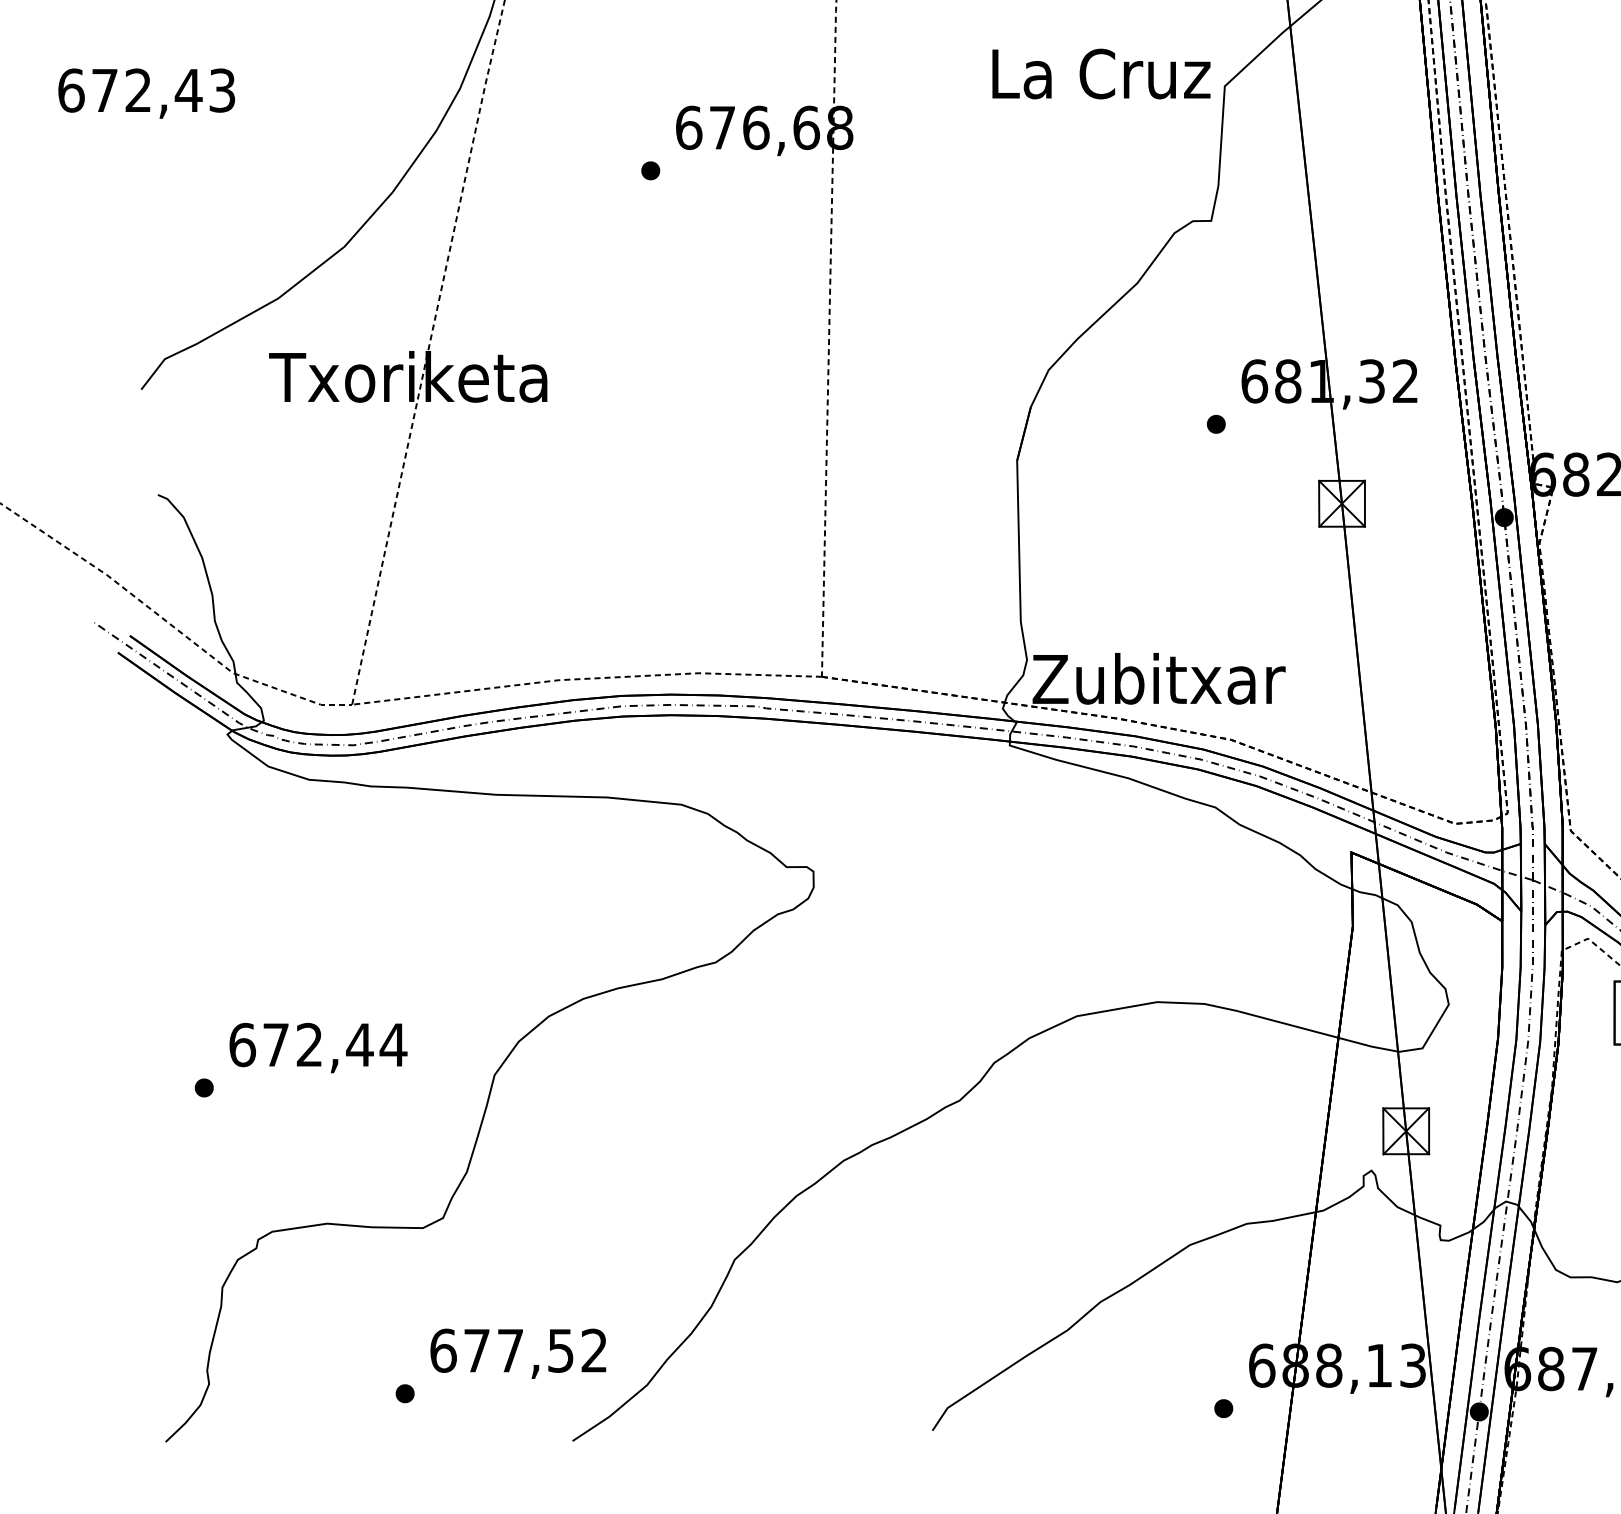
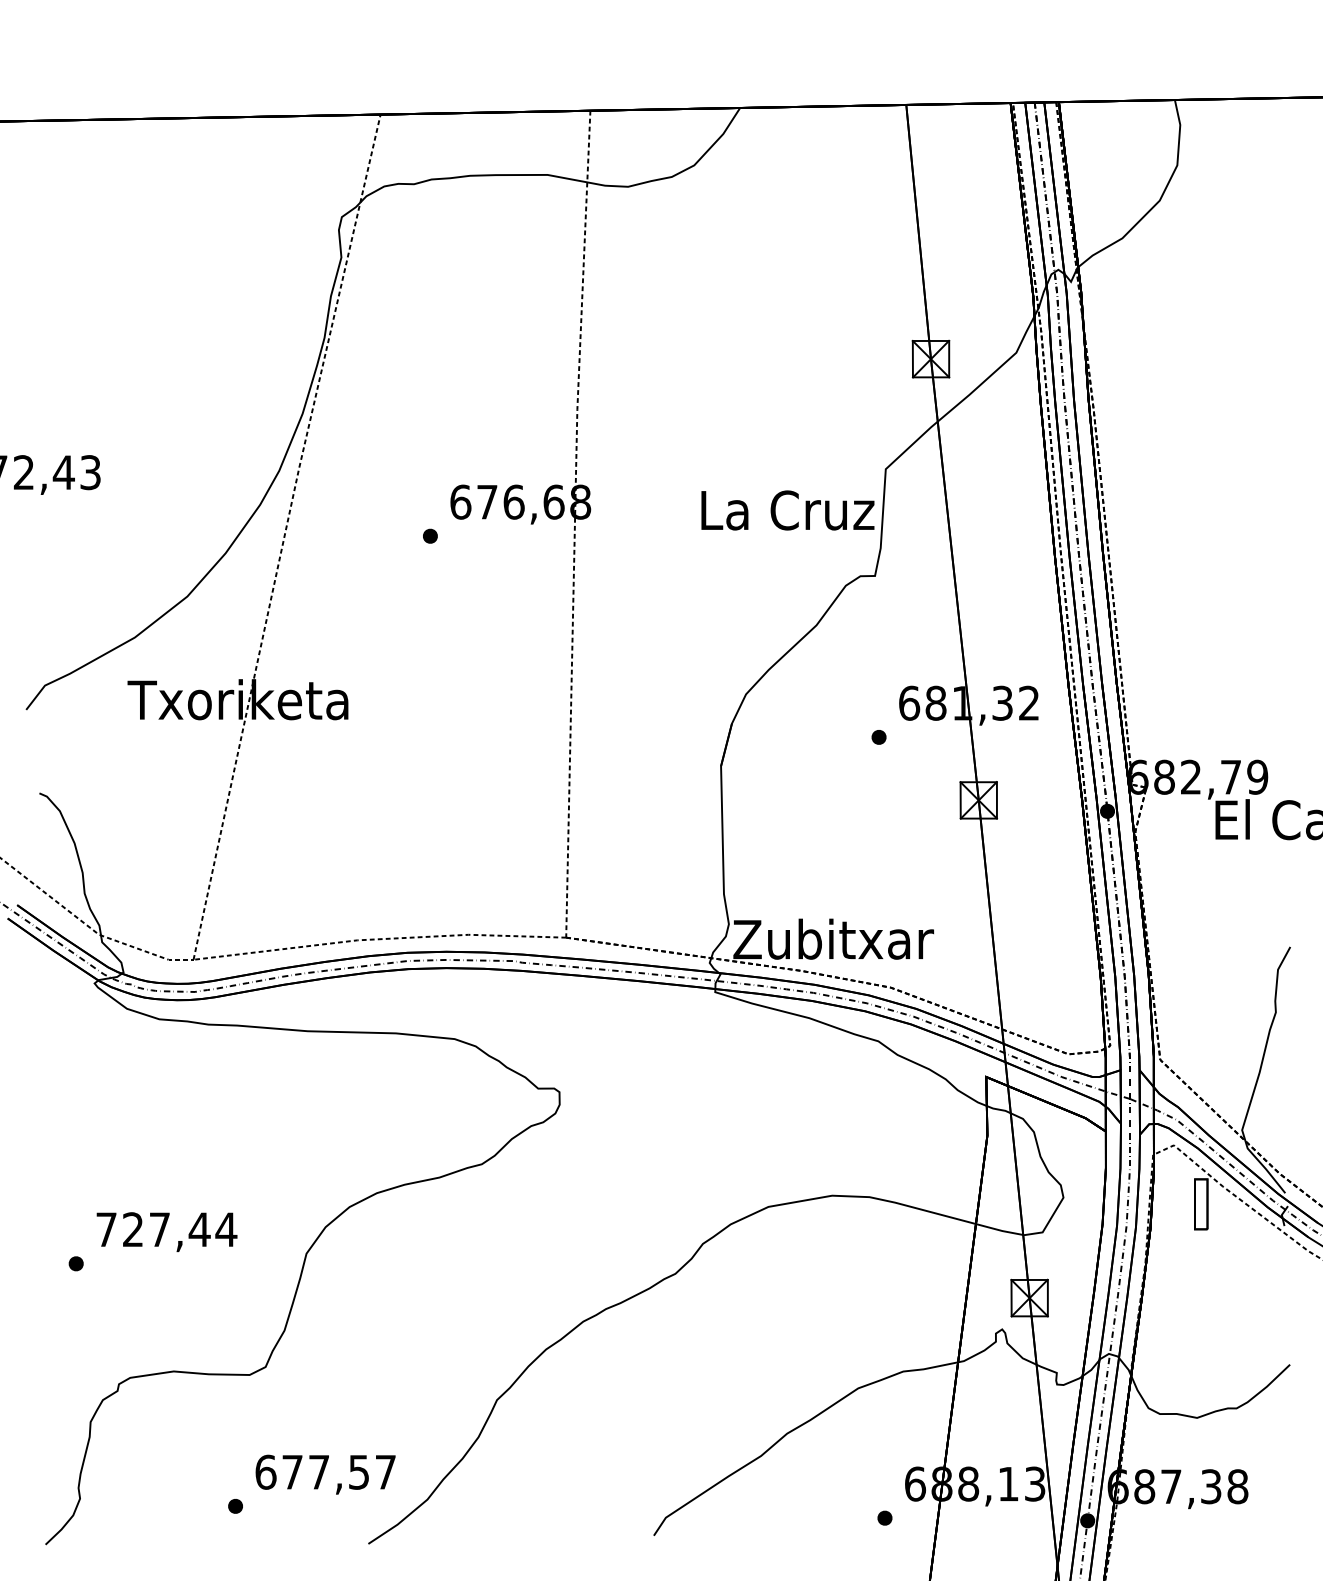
text: (1100, 74) -> (787, 510), moved
text: (275, 1044) -> (132, 1229), 672,44 -> 727,44
text: (594, 1349) -> (385, 1471), 677,52 -> 677,57

